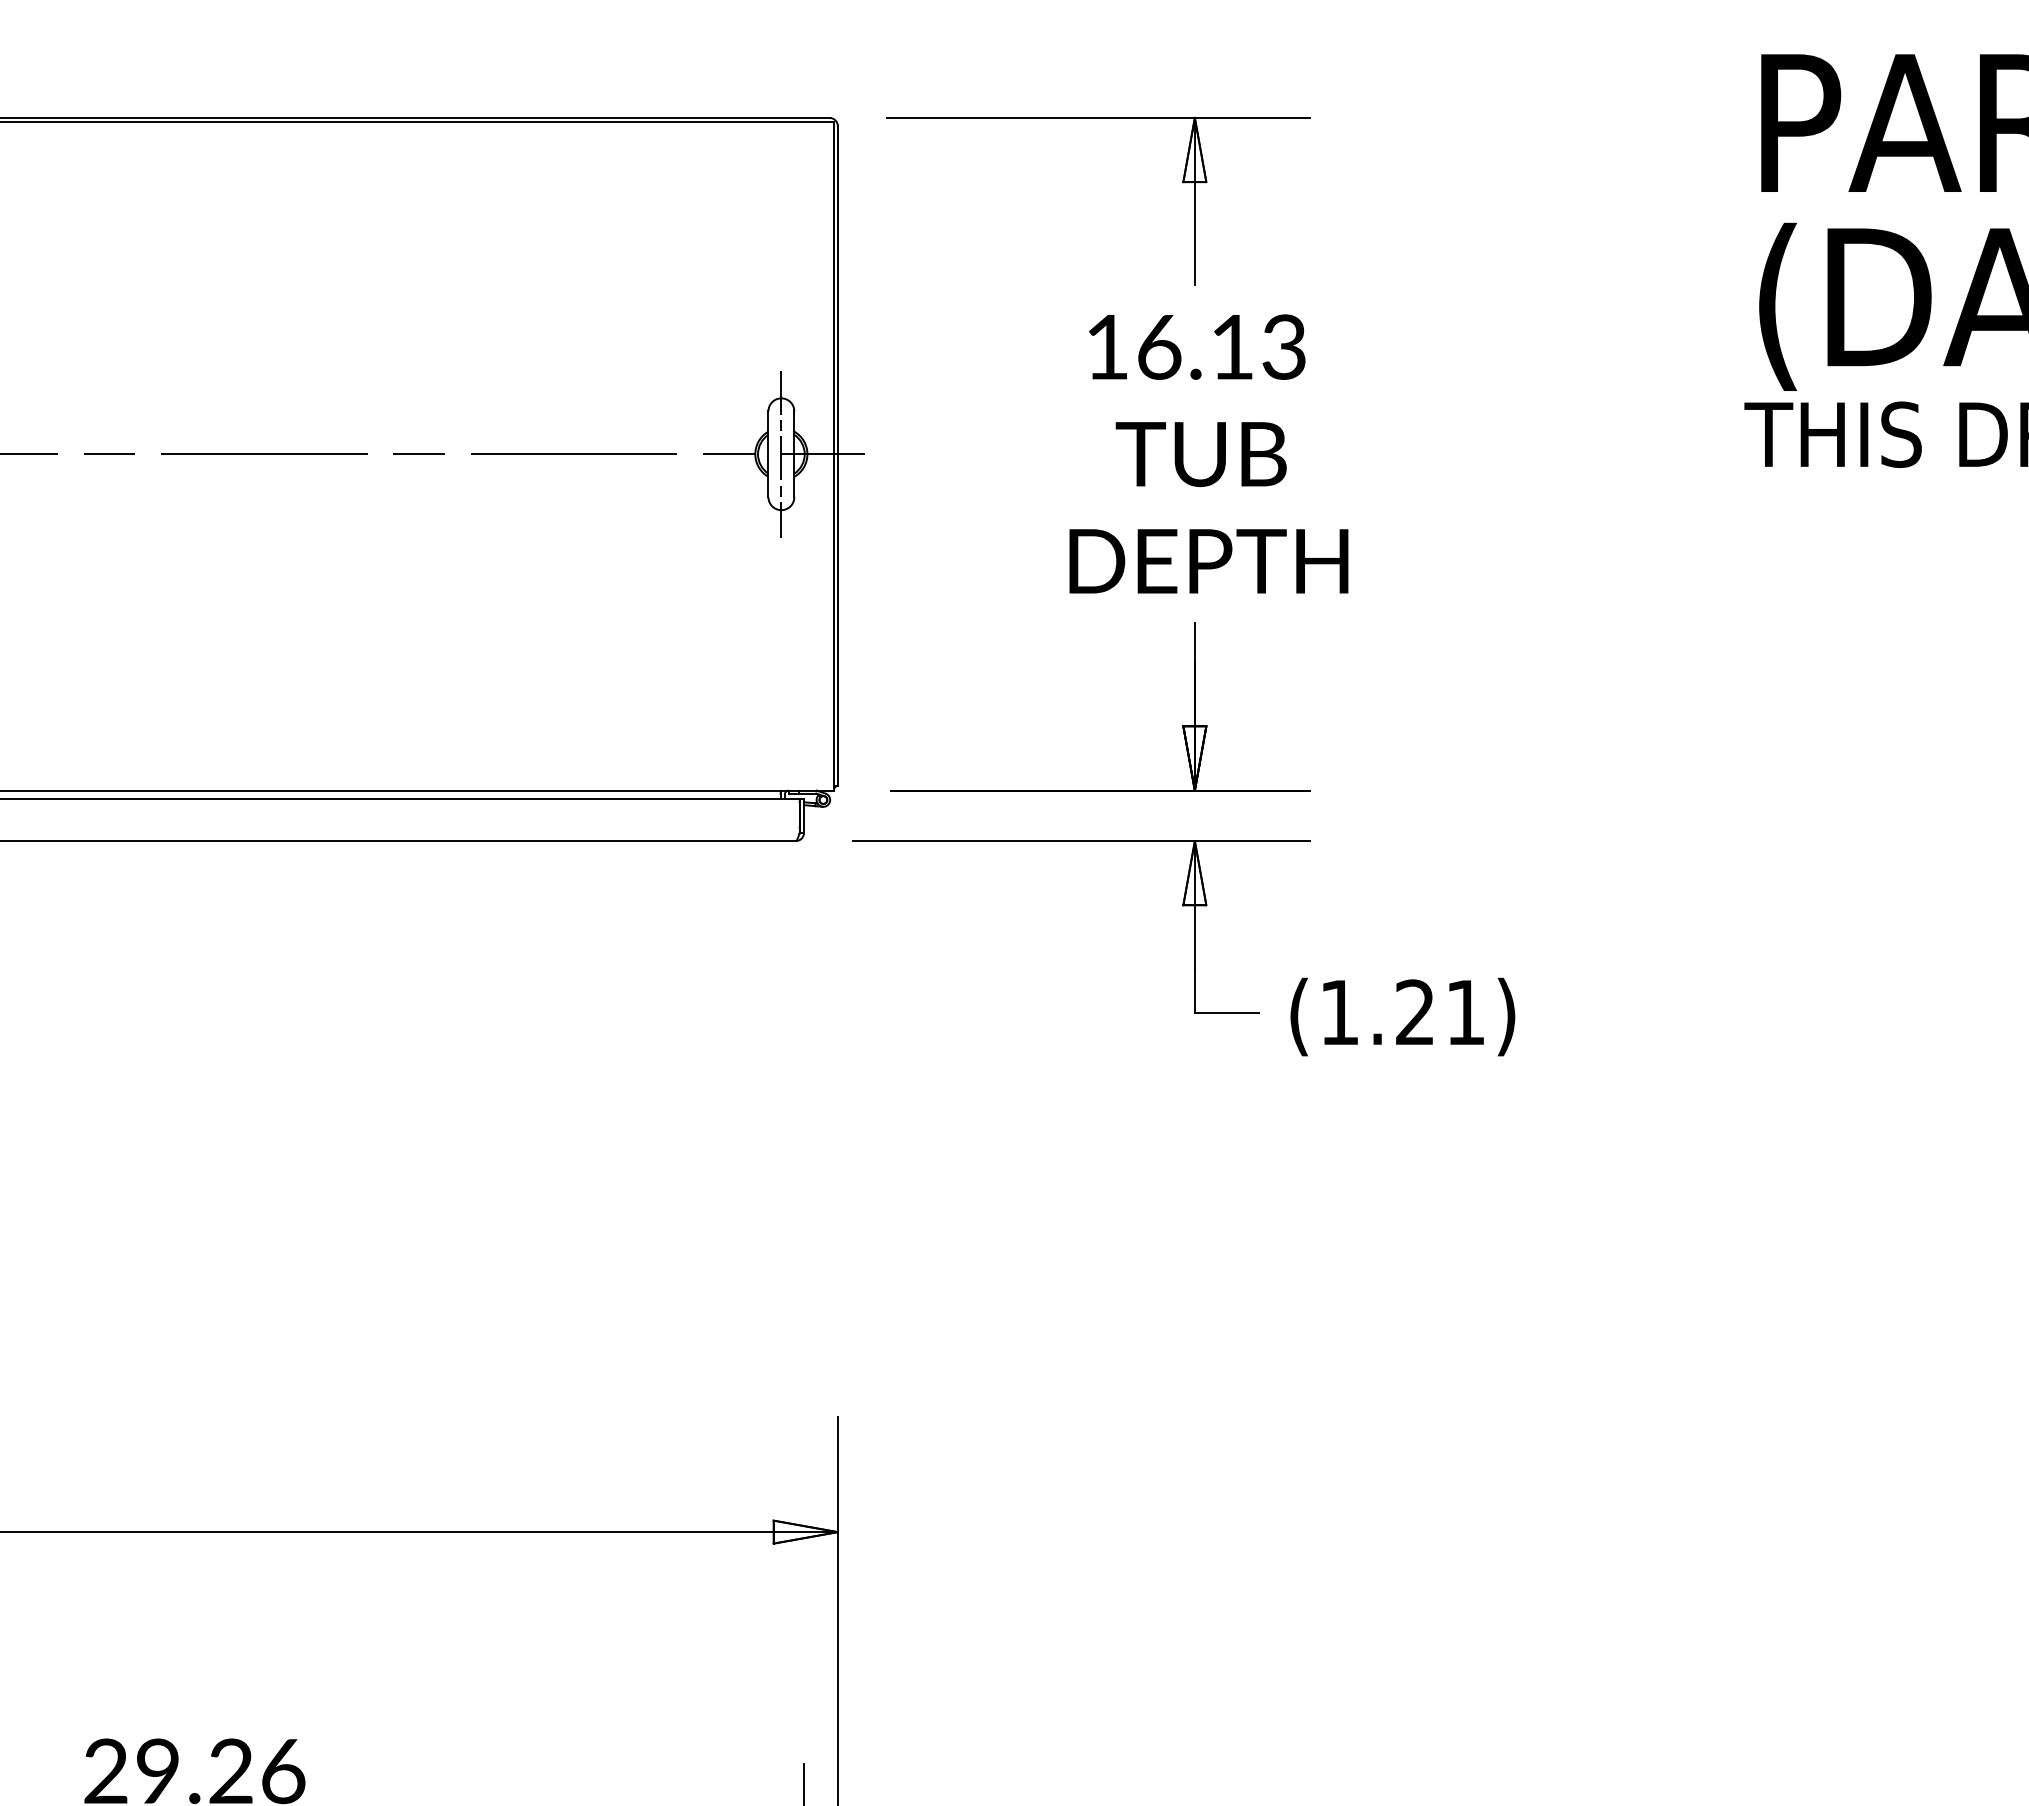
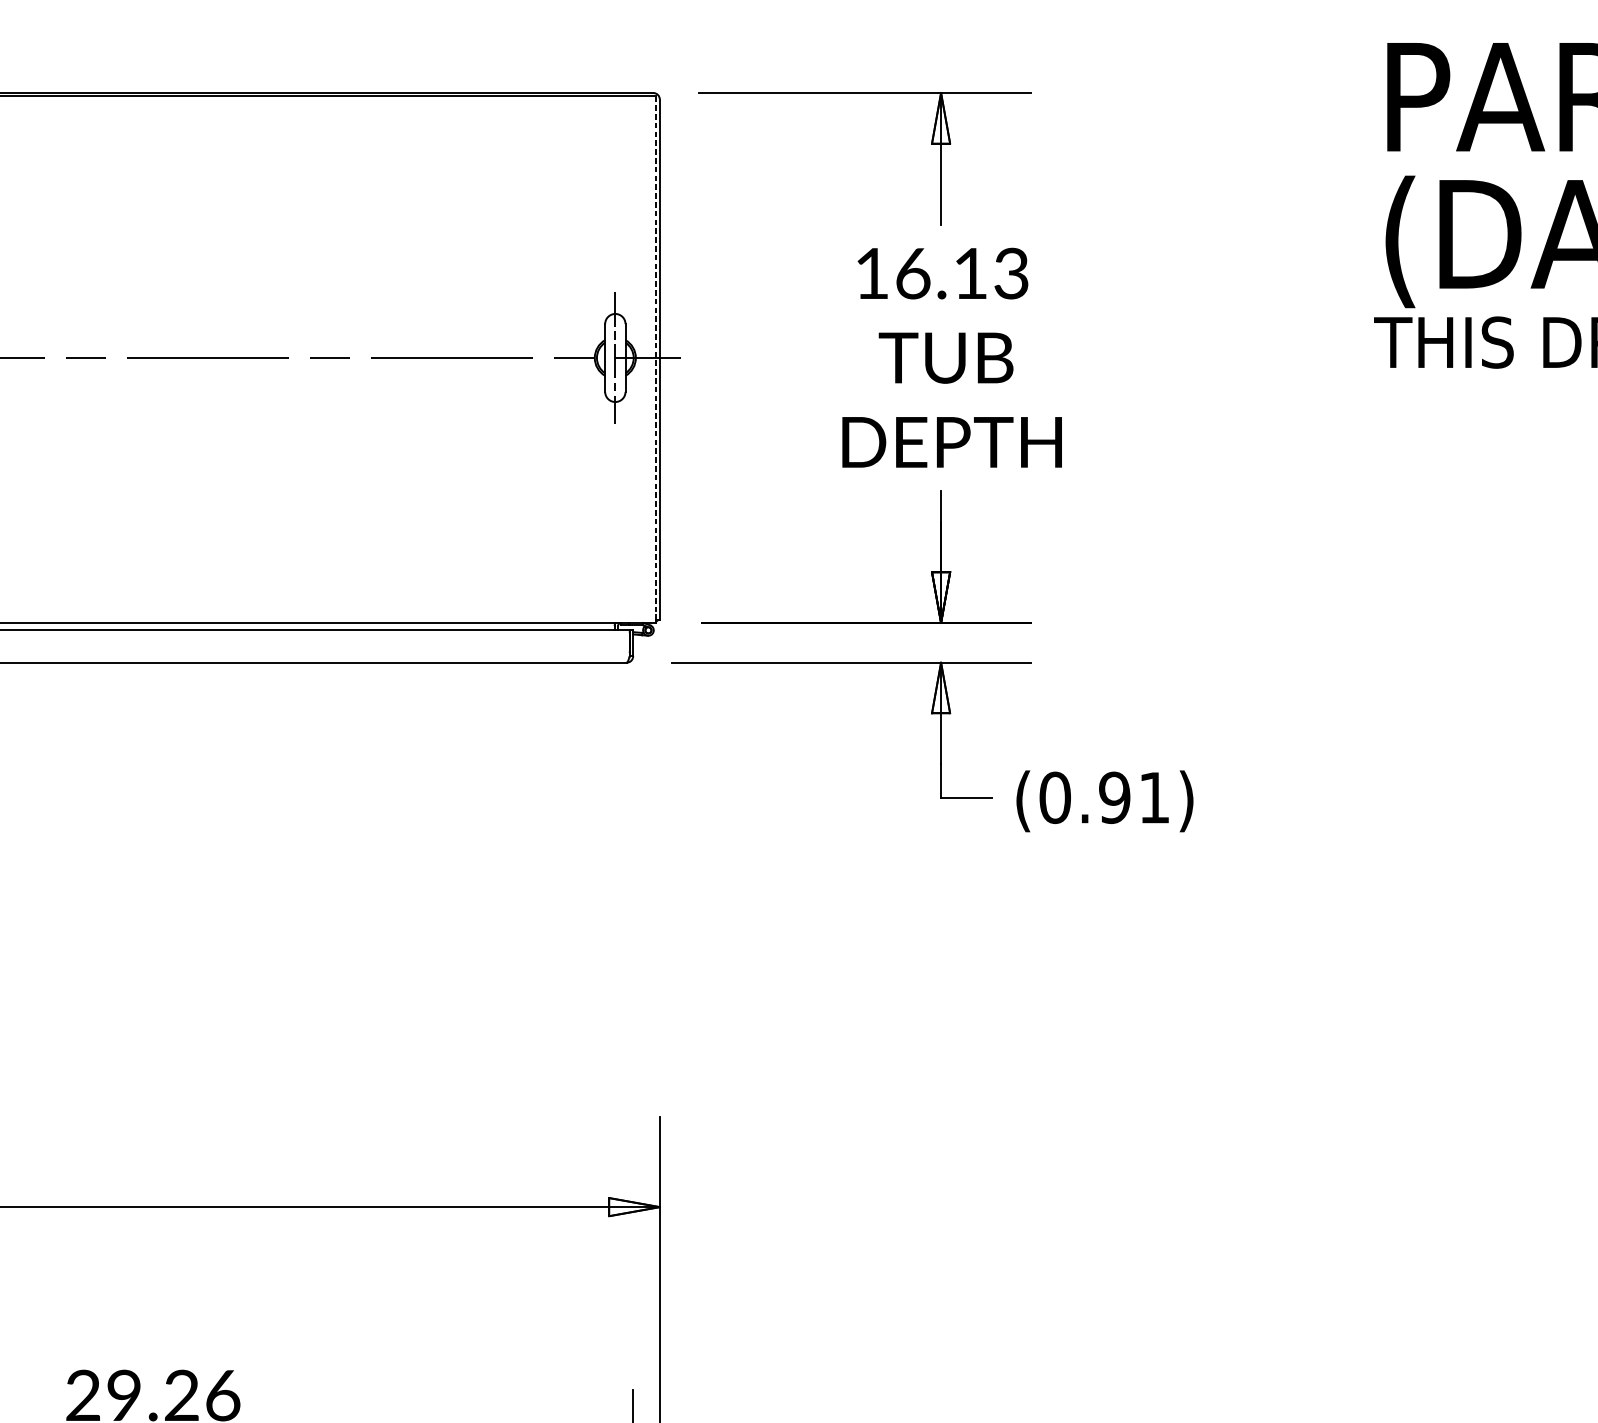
line: (833, 451) -> (656, 355), solid -> dashed
text: (1377, 1012) -> (1084, 797), (1.21) -> (0.91)

